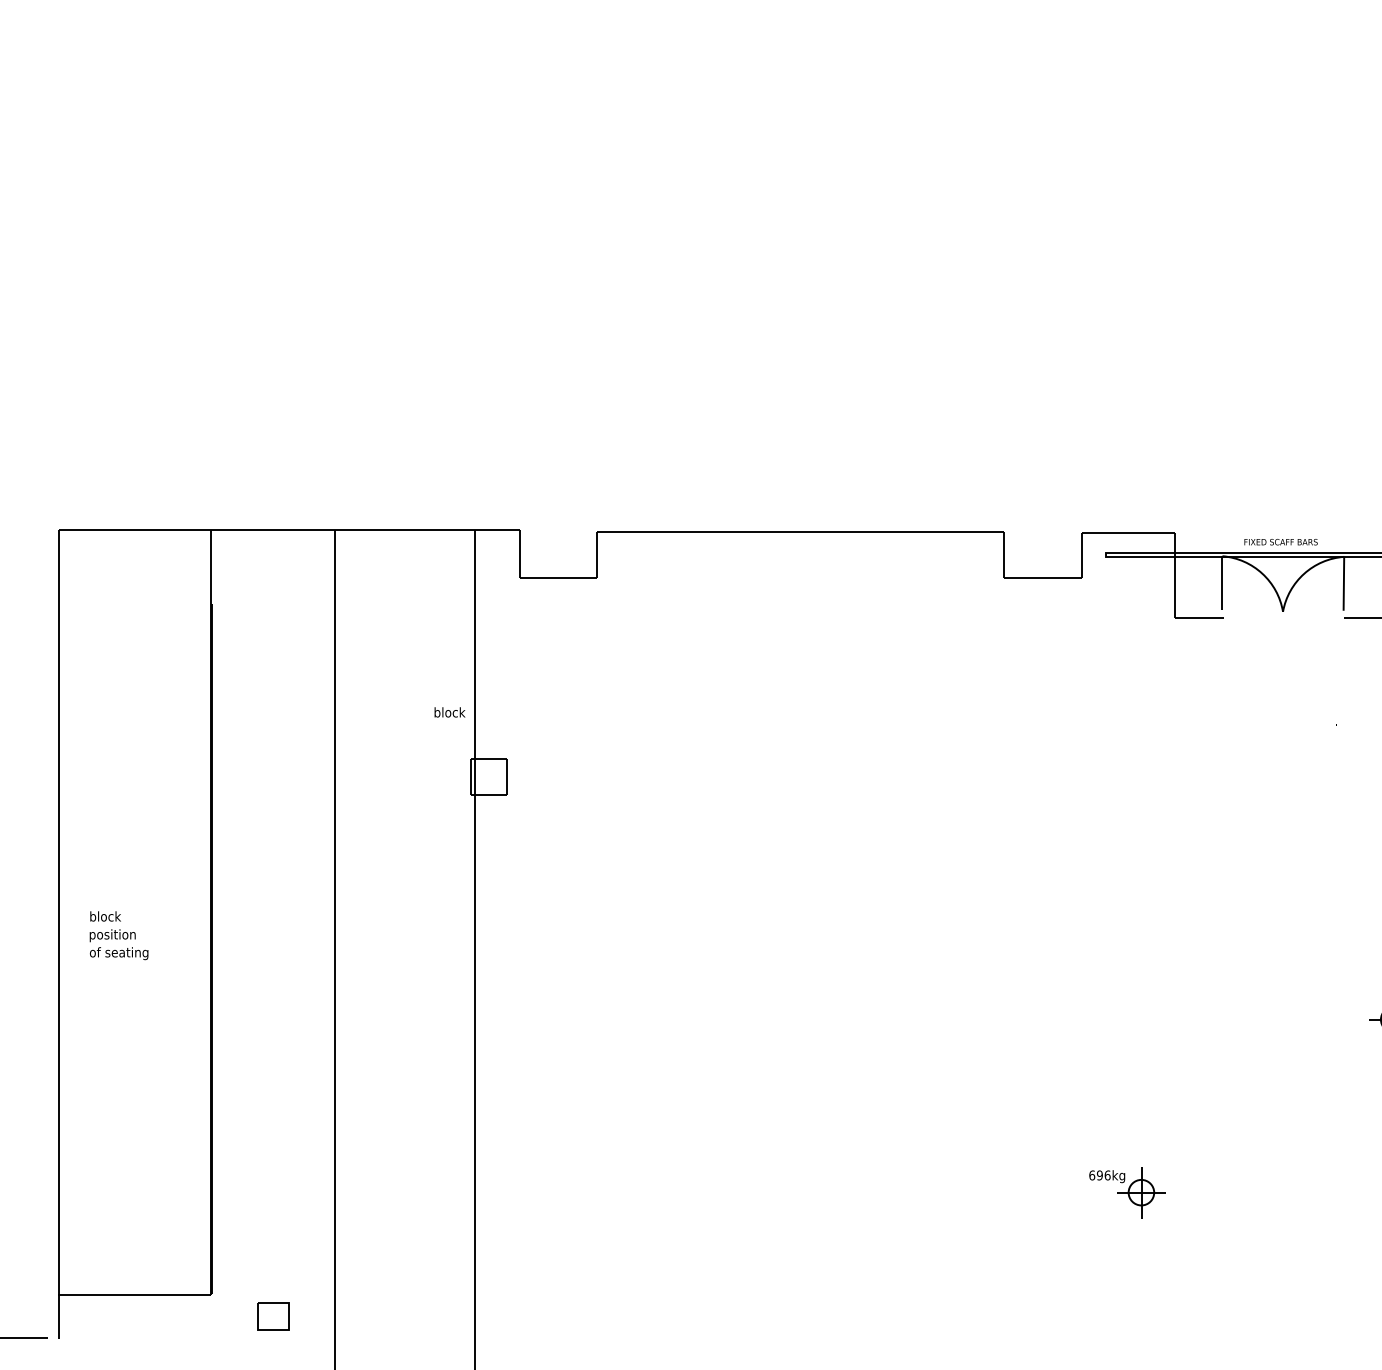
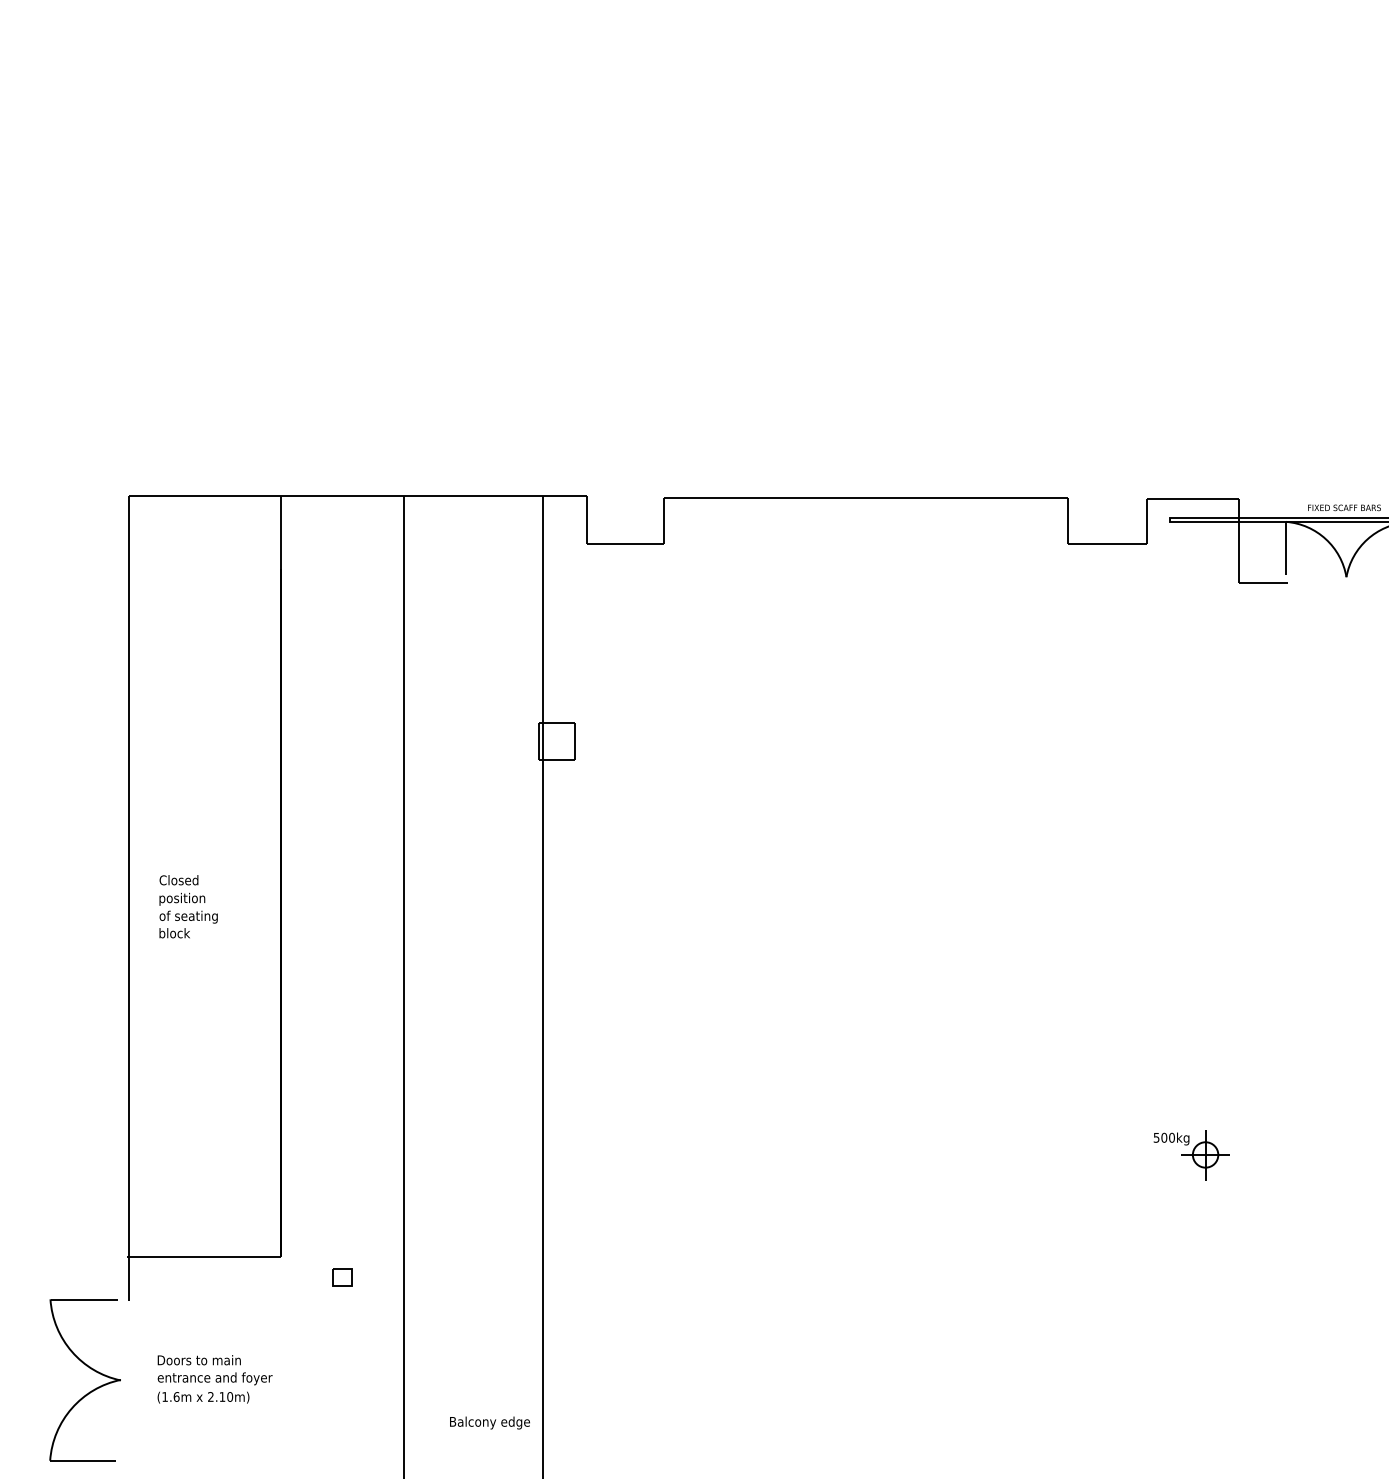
text: (449, 712) -> (174, 933), moved
text: (108, 916) -> (178, 880), block -> Closed
text: (1099, 1175) -> (1163, 1137), 696kg -> 500kg
part: (273, 1315) -> (342, 1277), size x0.62

